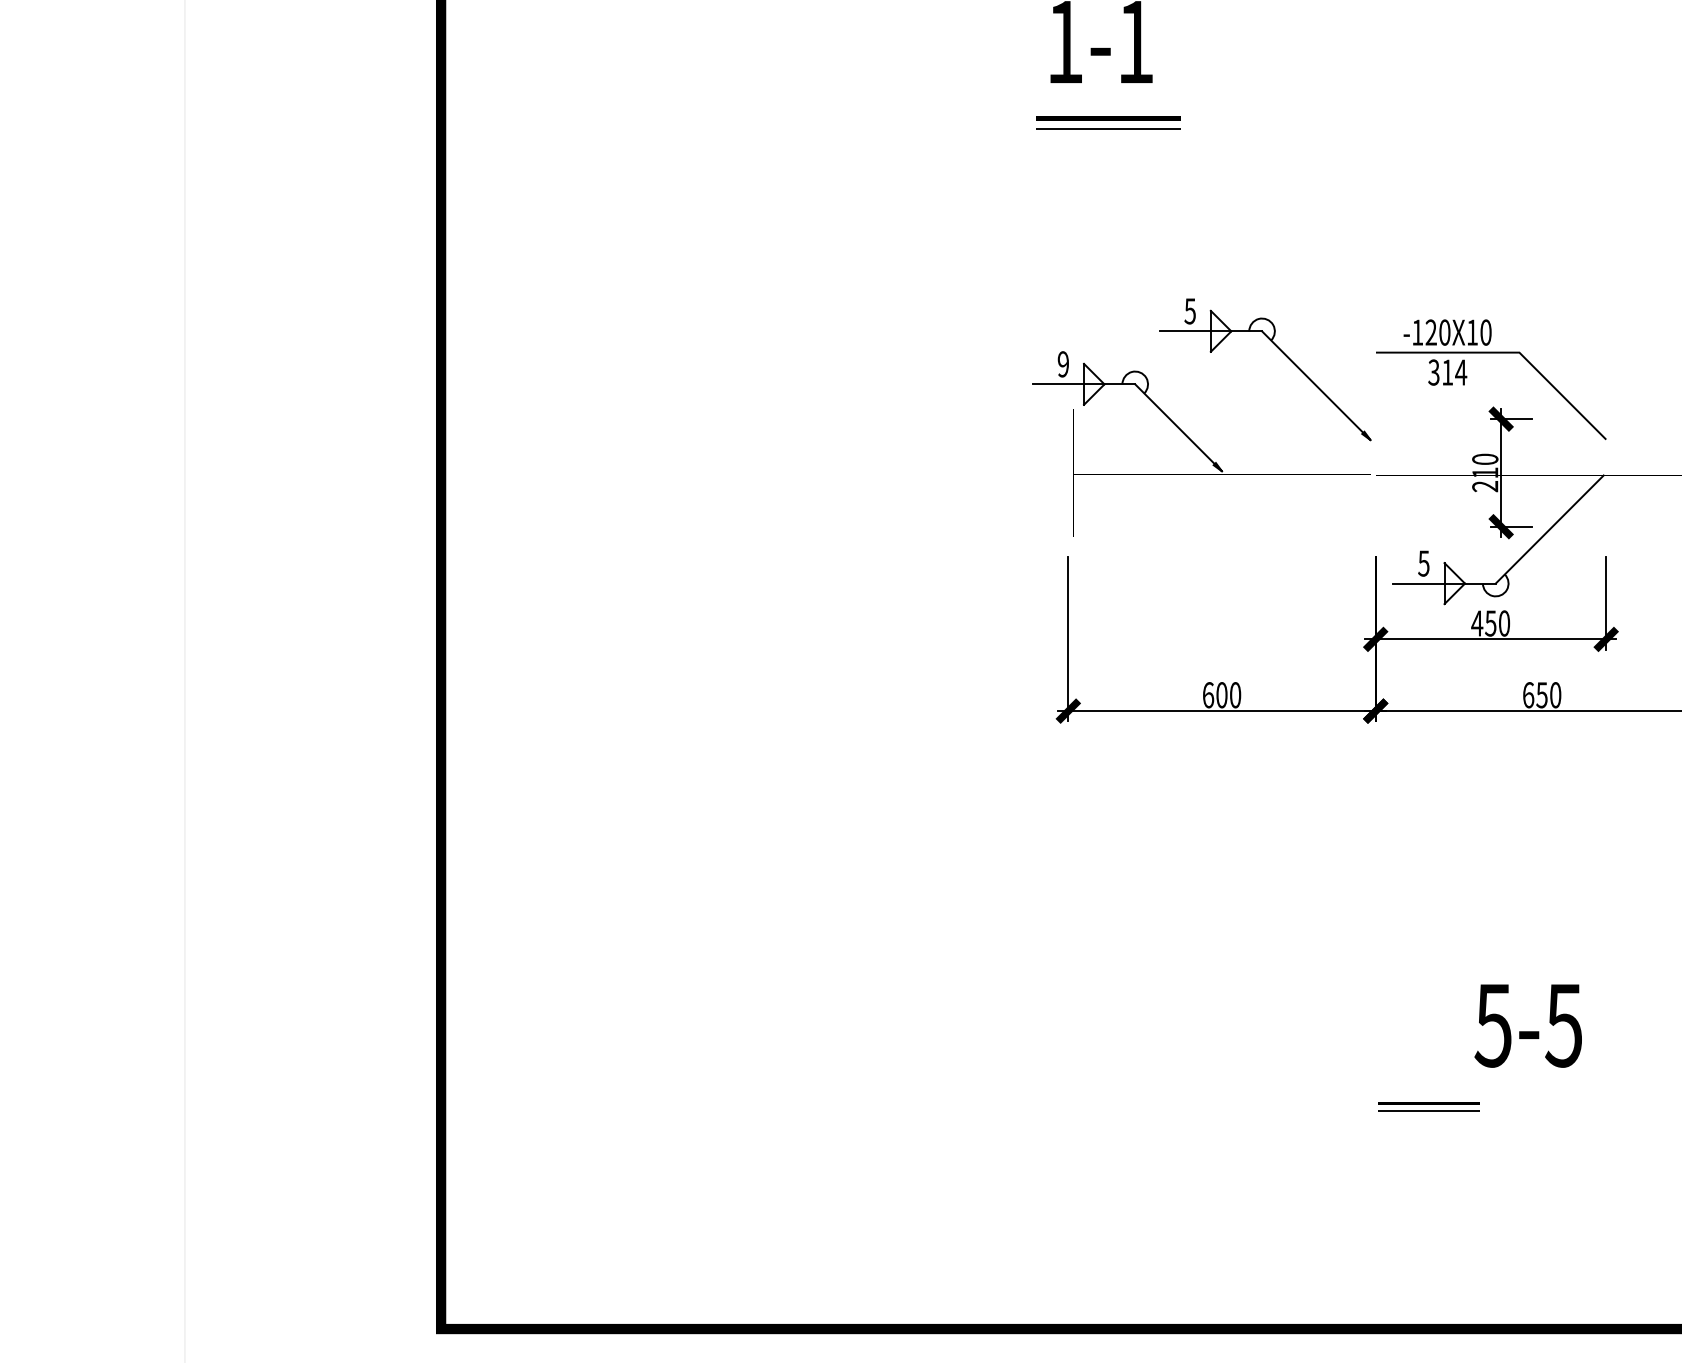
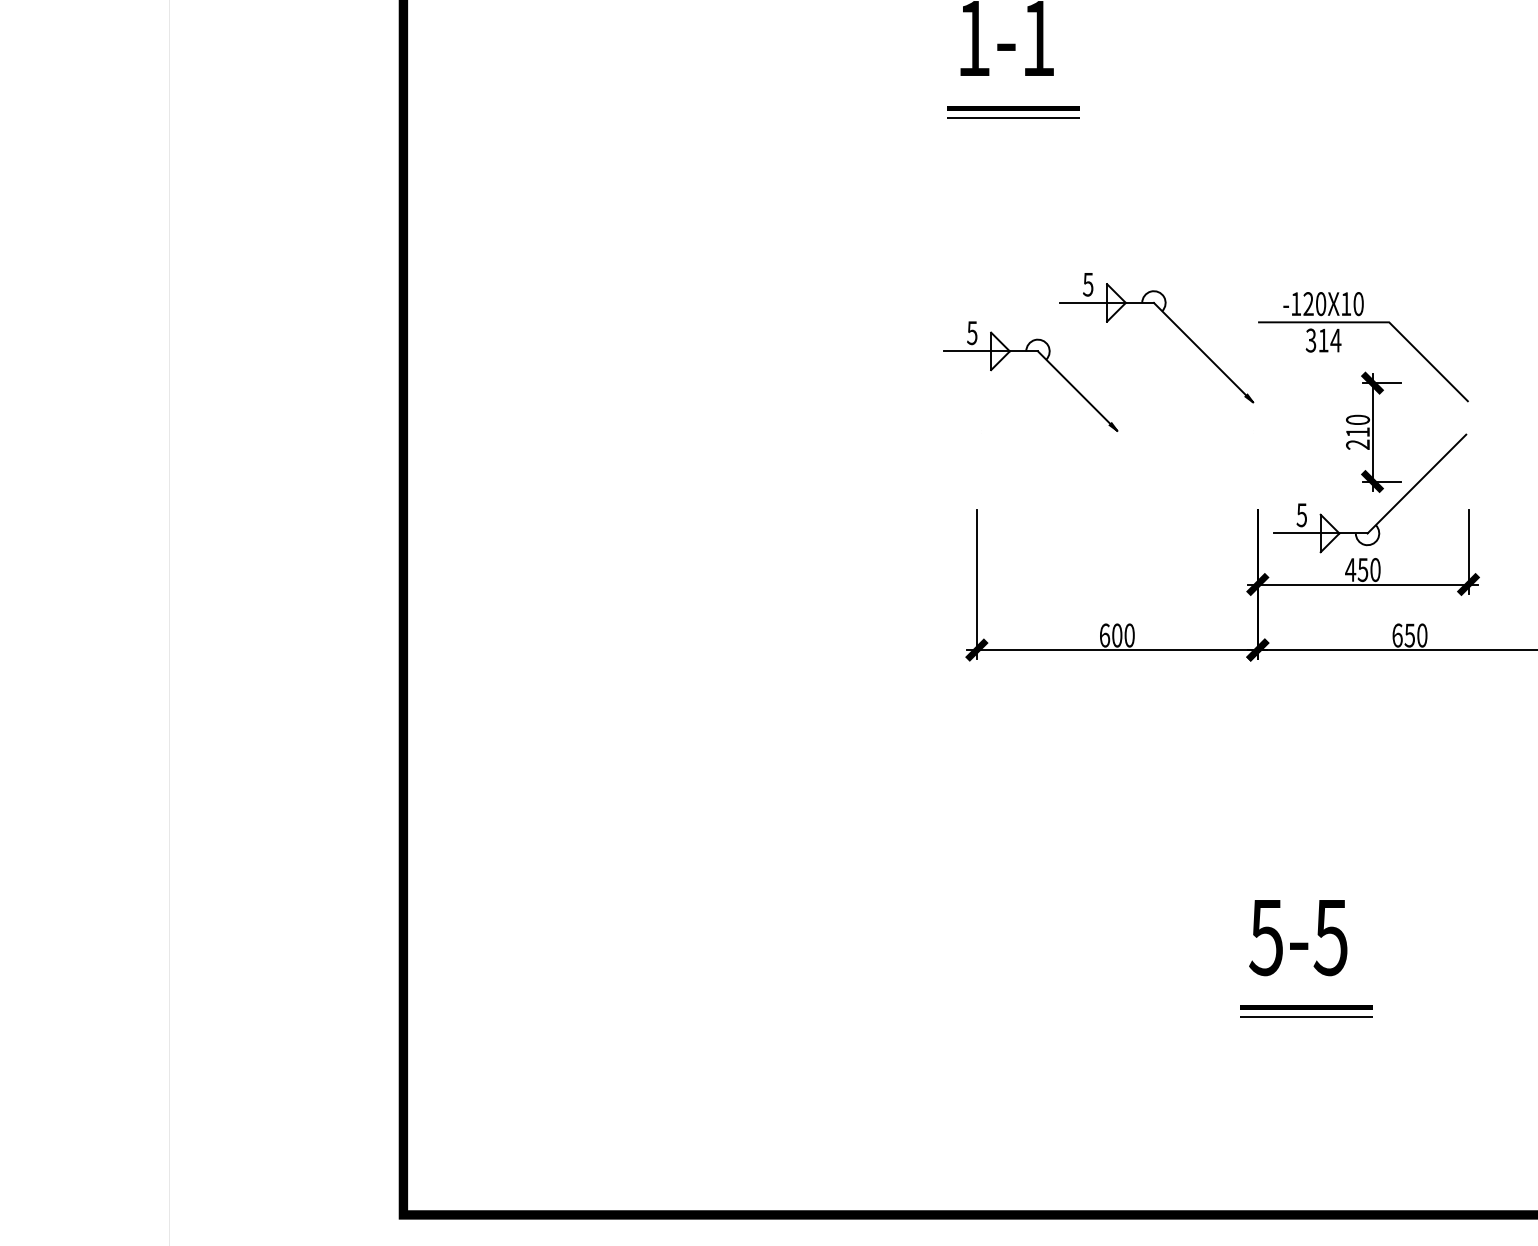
text: (1063, 363) -> (972, 332), 9 -> 5
text: (1528, 1026) -> (1298, 938), moved
part: (1428, 1106) -> (1306, 1011), size x1.43

